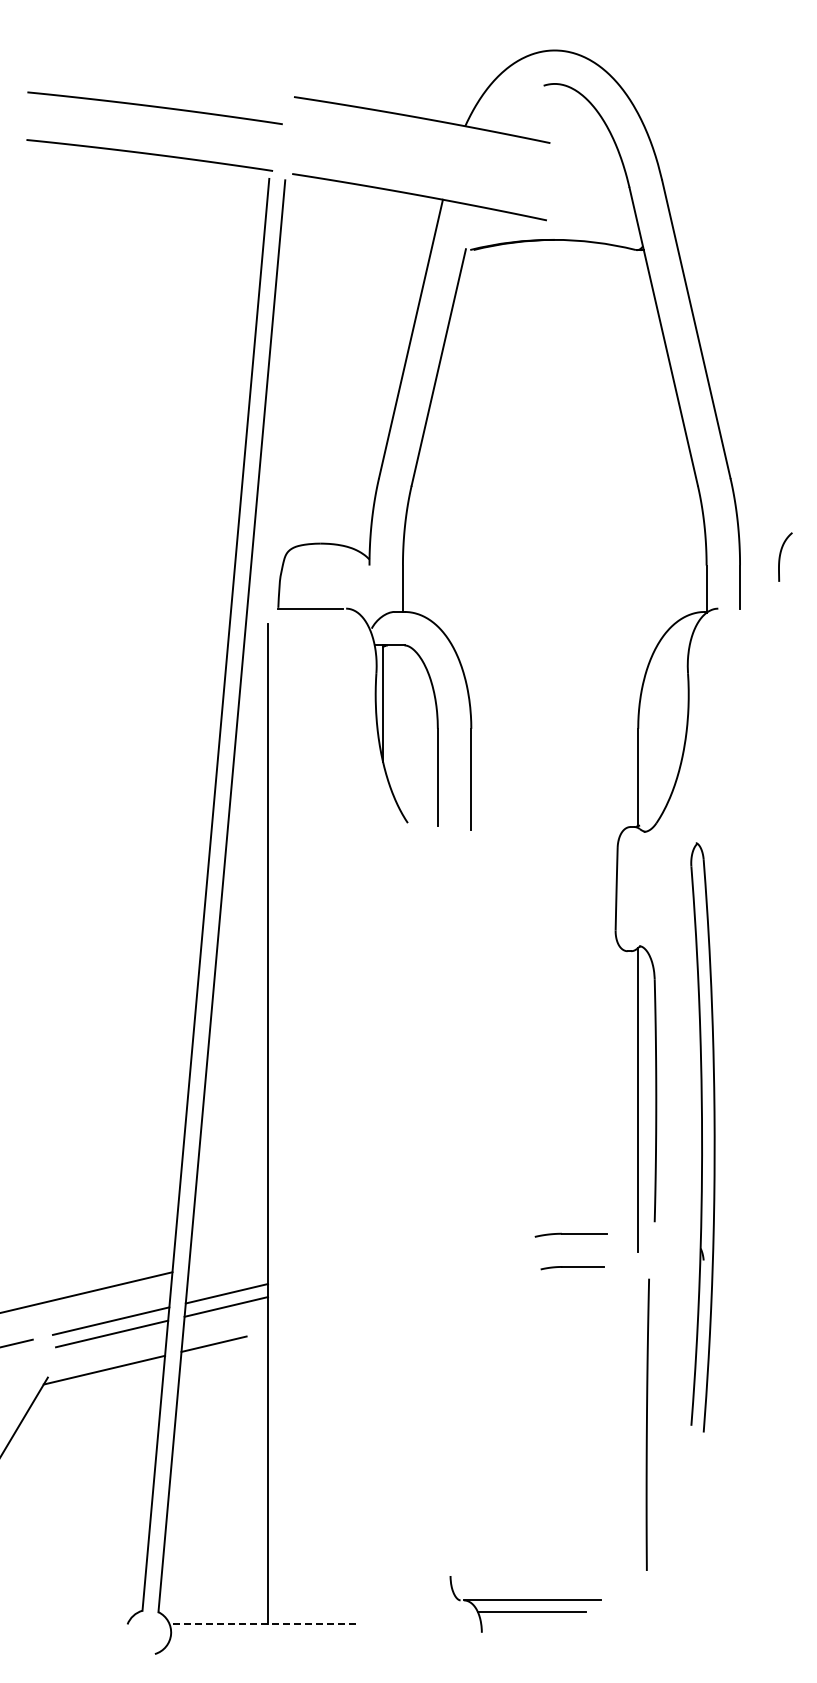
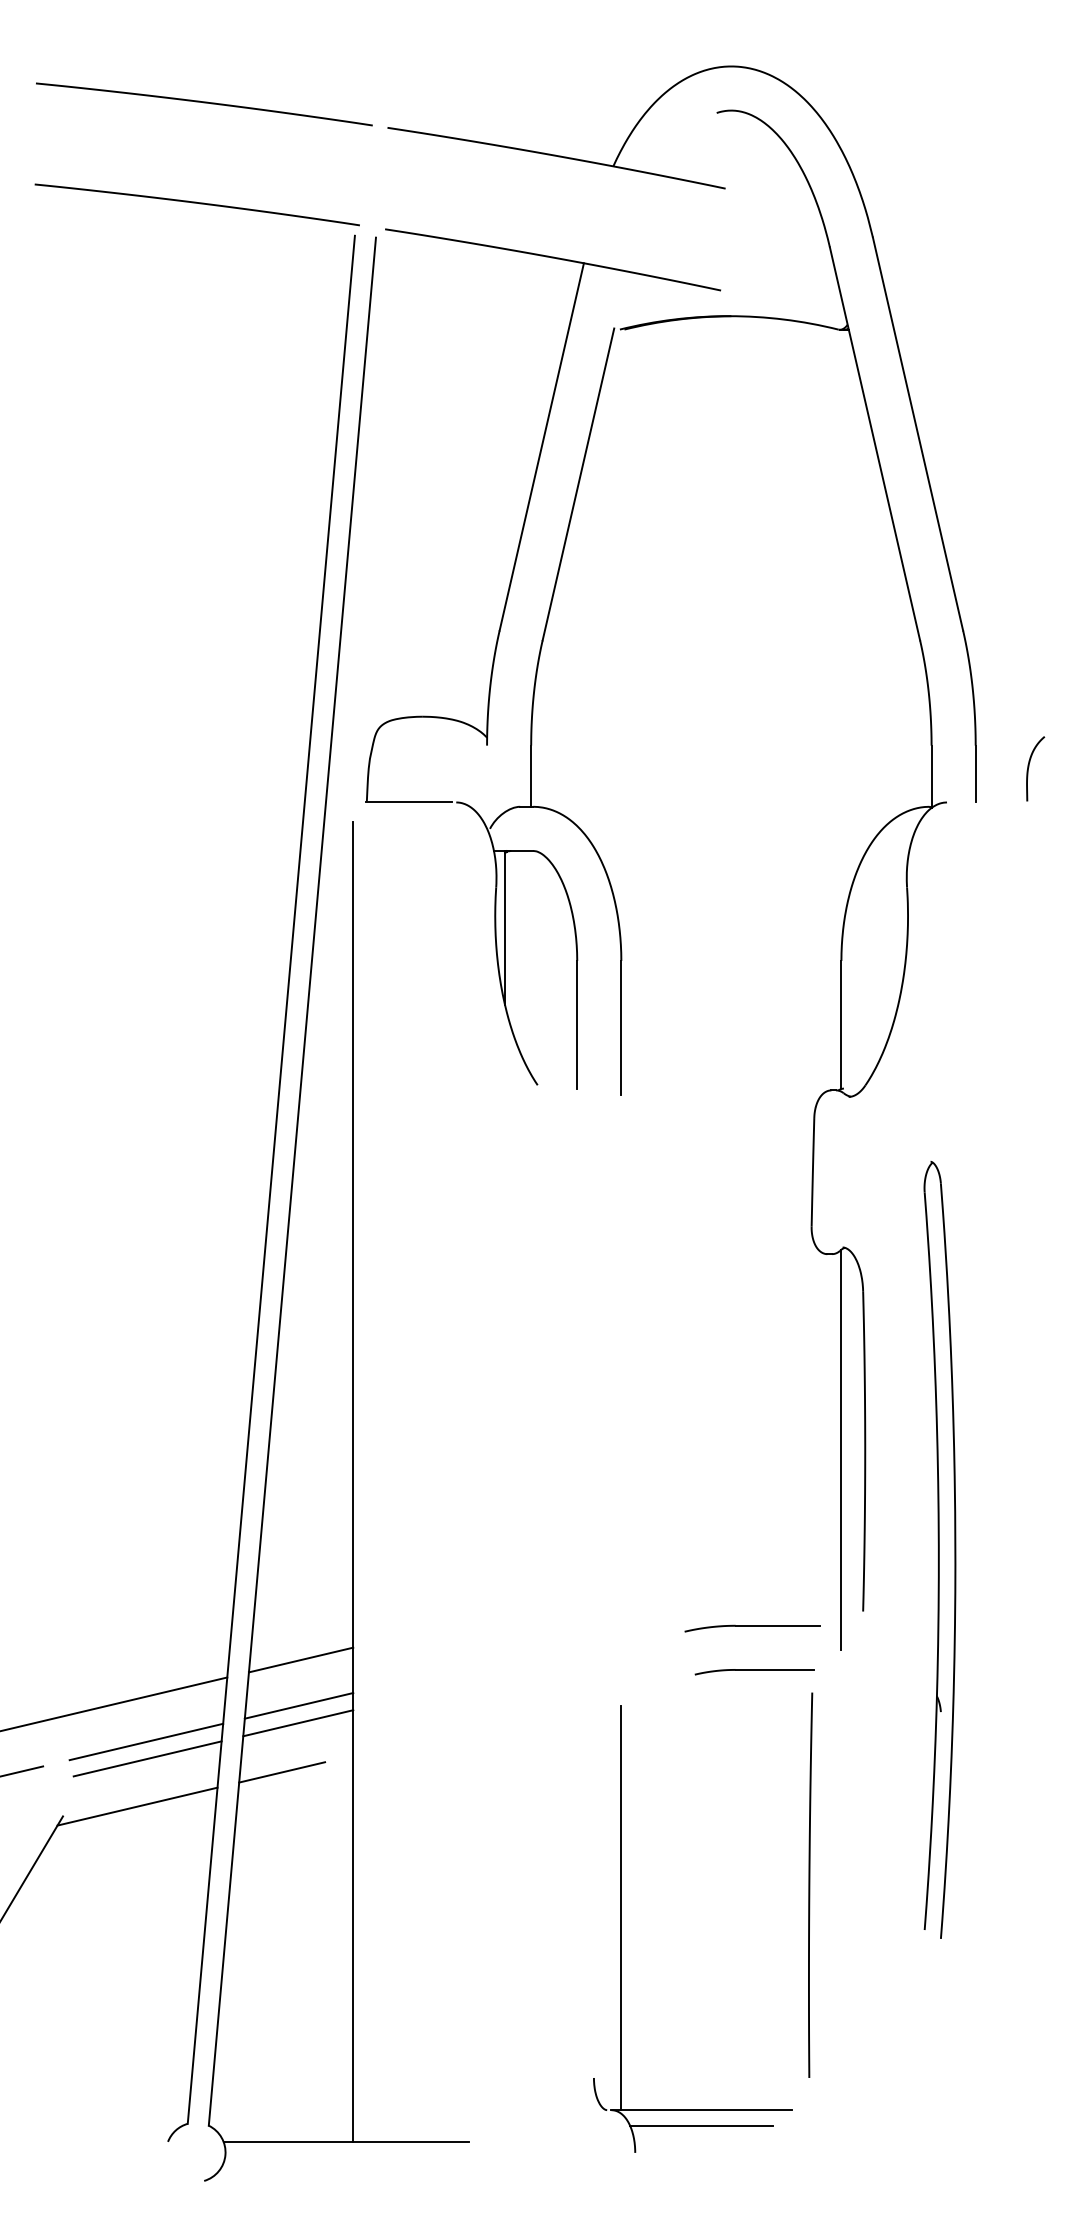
curve: (154, 107) -> (203, 103), moved
curve: (781, 554) -> (1030, 765), moved
part: (702, 1137) -> (939, 1549), moved
part: (570, 1235) -> (752, 1629), size x1.43
line: (228, 1258) -> (301, 1659), added
part: (572, 1267) -> (754, 1671), size x1.43
line: (647, 1424) -> (810, 1884), moved
line: (471, 1446) -> (621, 1907), added
line: (262, 1624) -> (345, 2141), dashed -> solid

